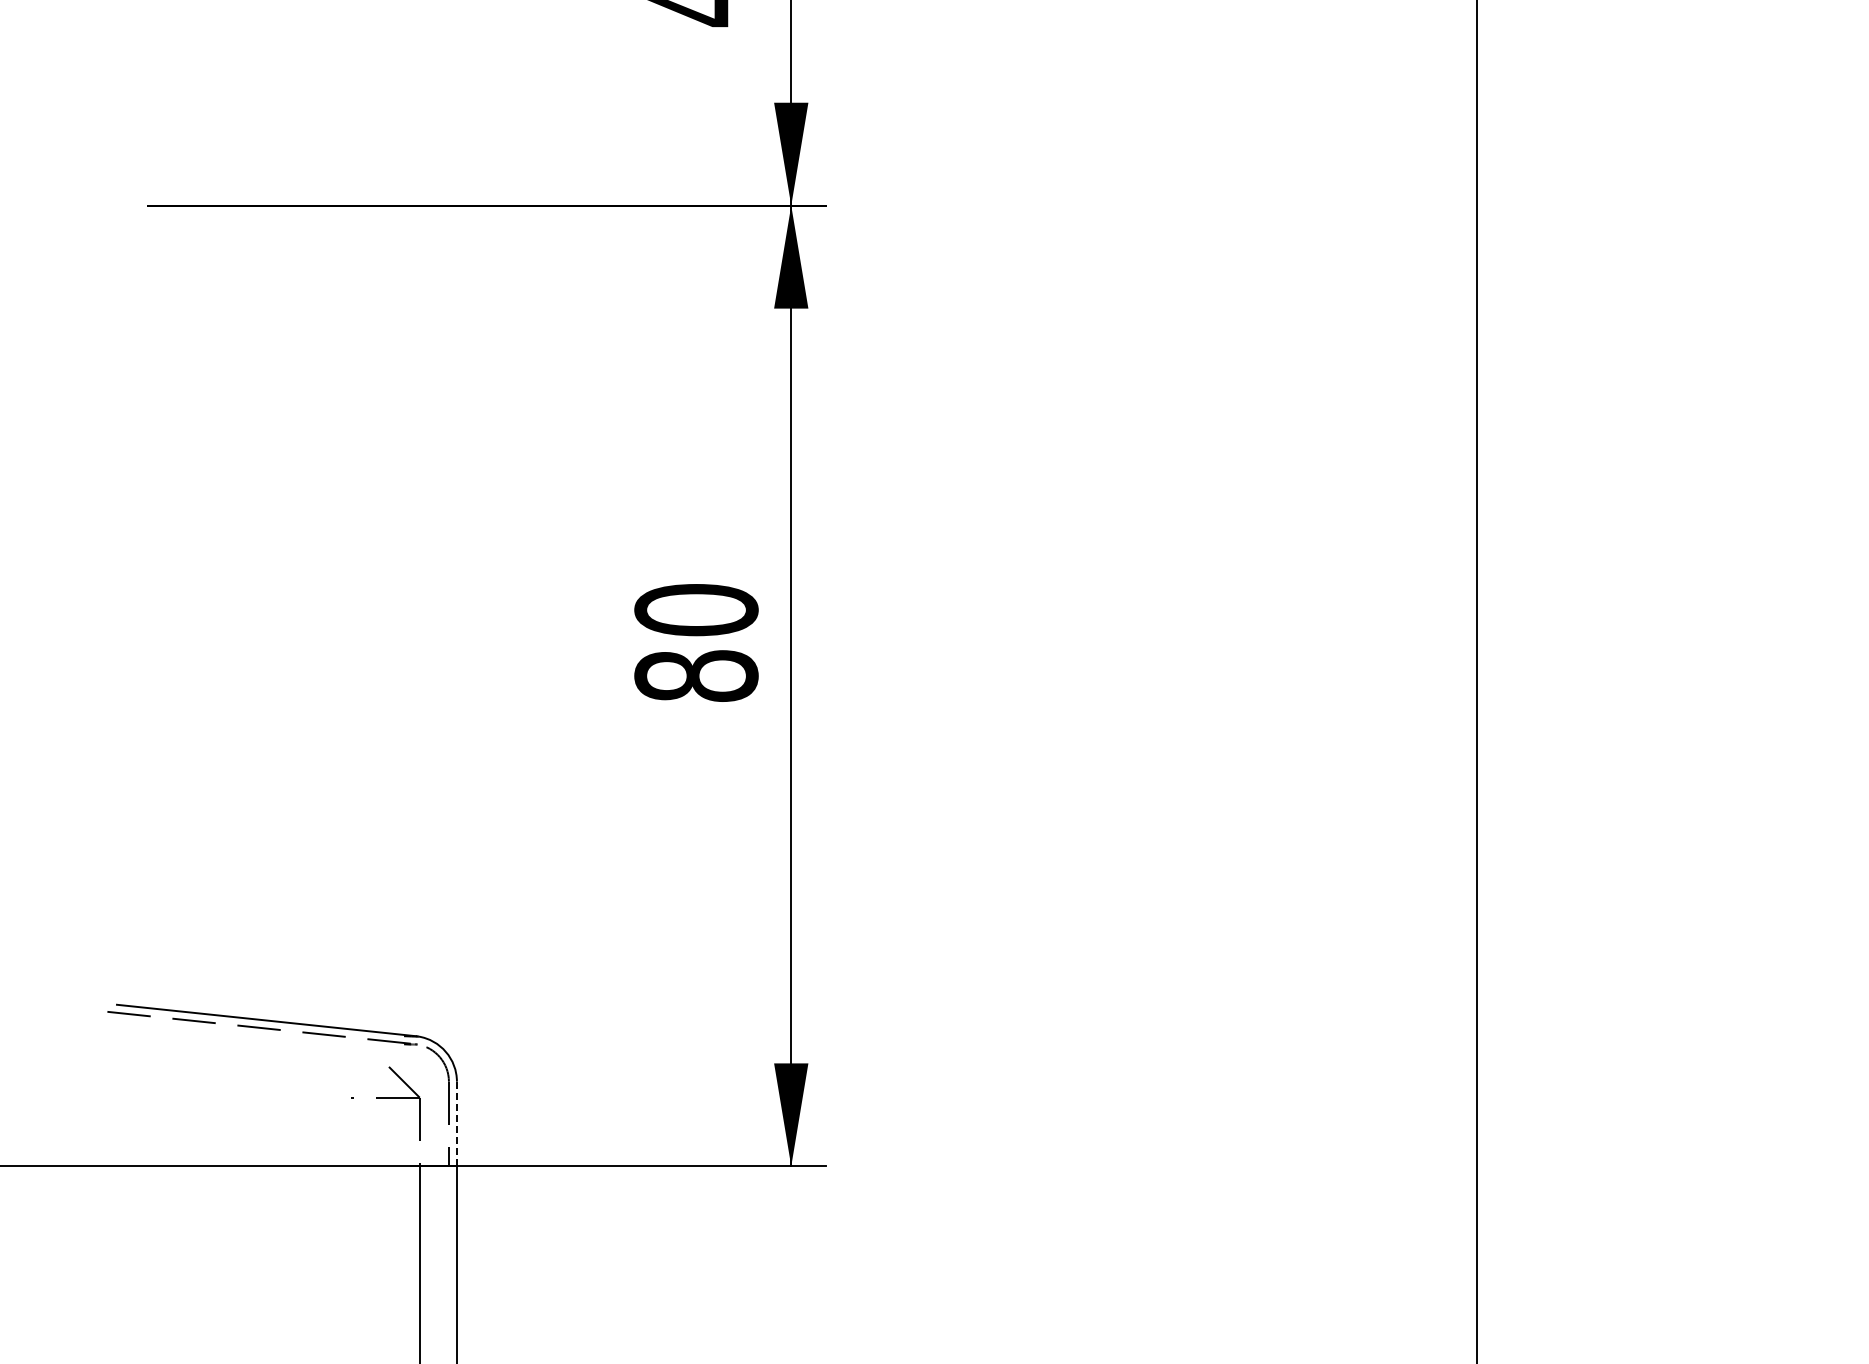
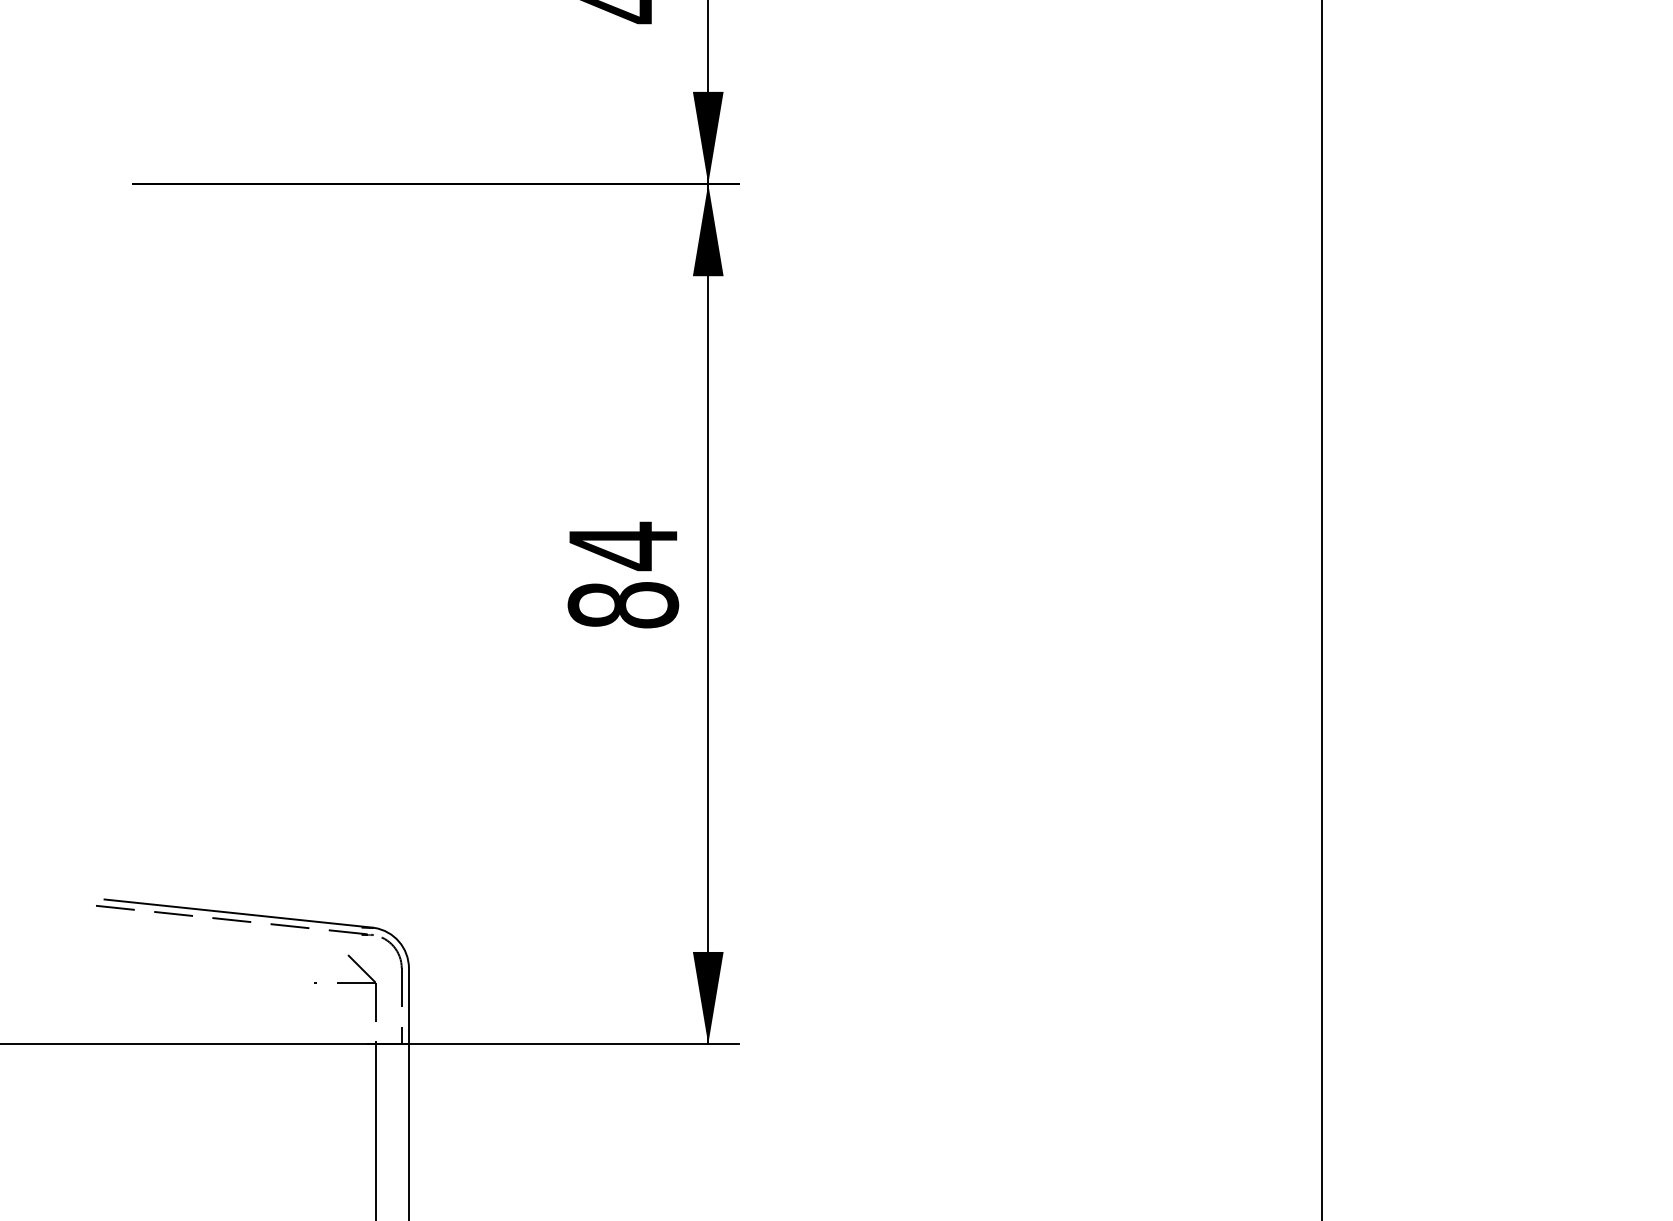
text: (696, 610) -> (623, 546), 80 -> 84
line: (456, 1124) -> (408, 1006), dashed -> solid

